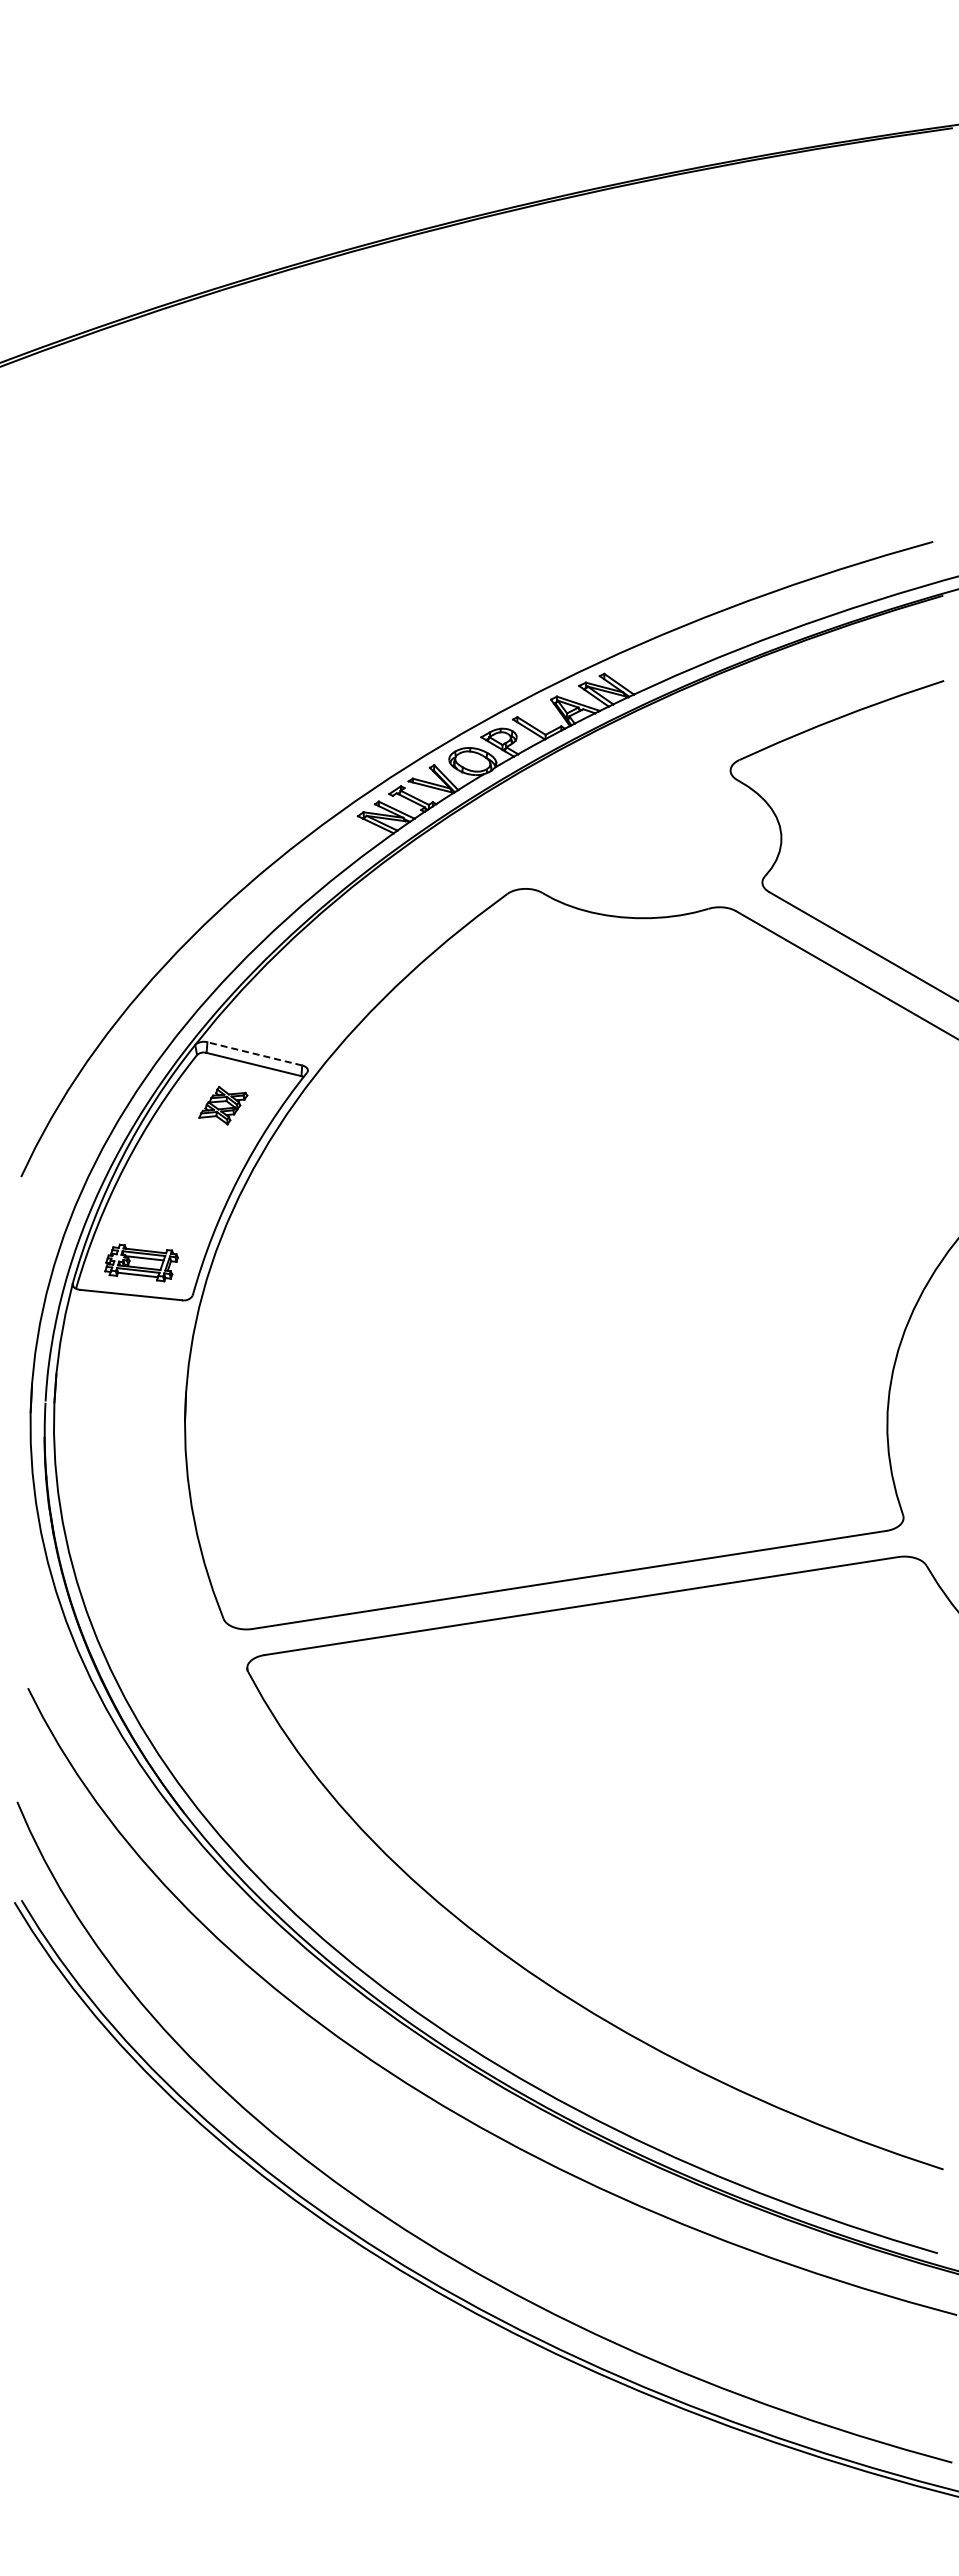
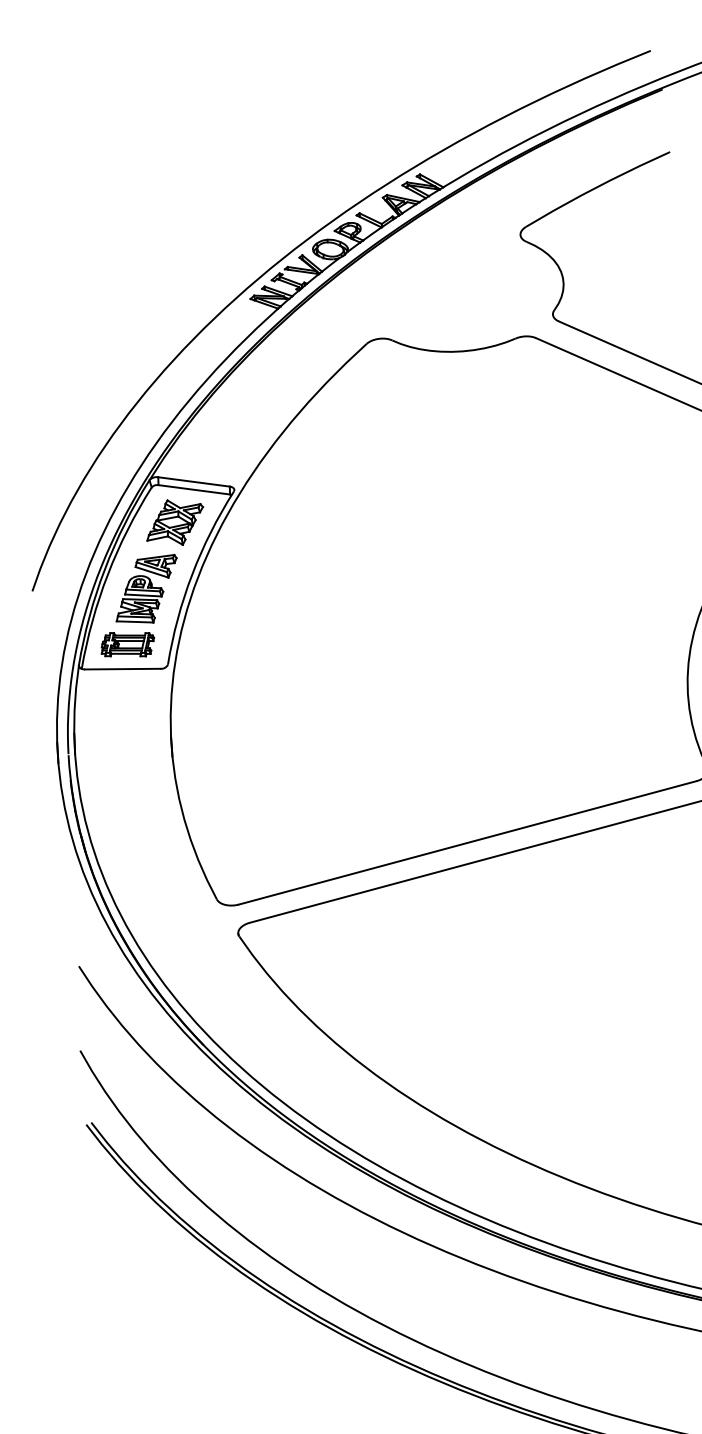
line: (254, 1053) -> (193, 481), dashed -> solid
part: (223, 1105) -> (175, 522), size x1.67
part: (175, 1192) -> (147, 590), added

